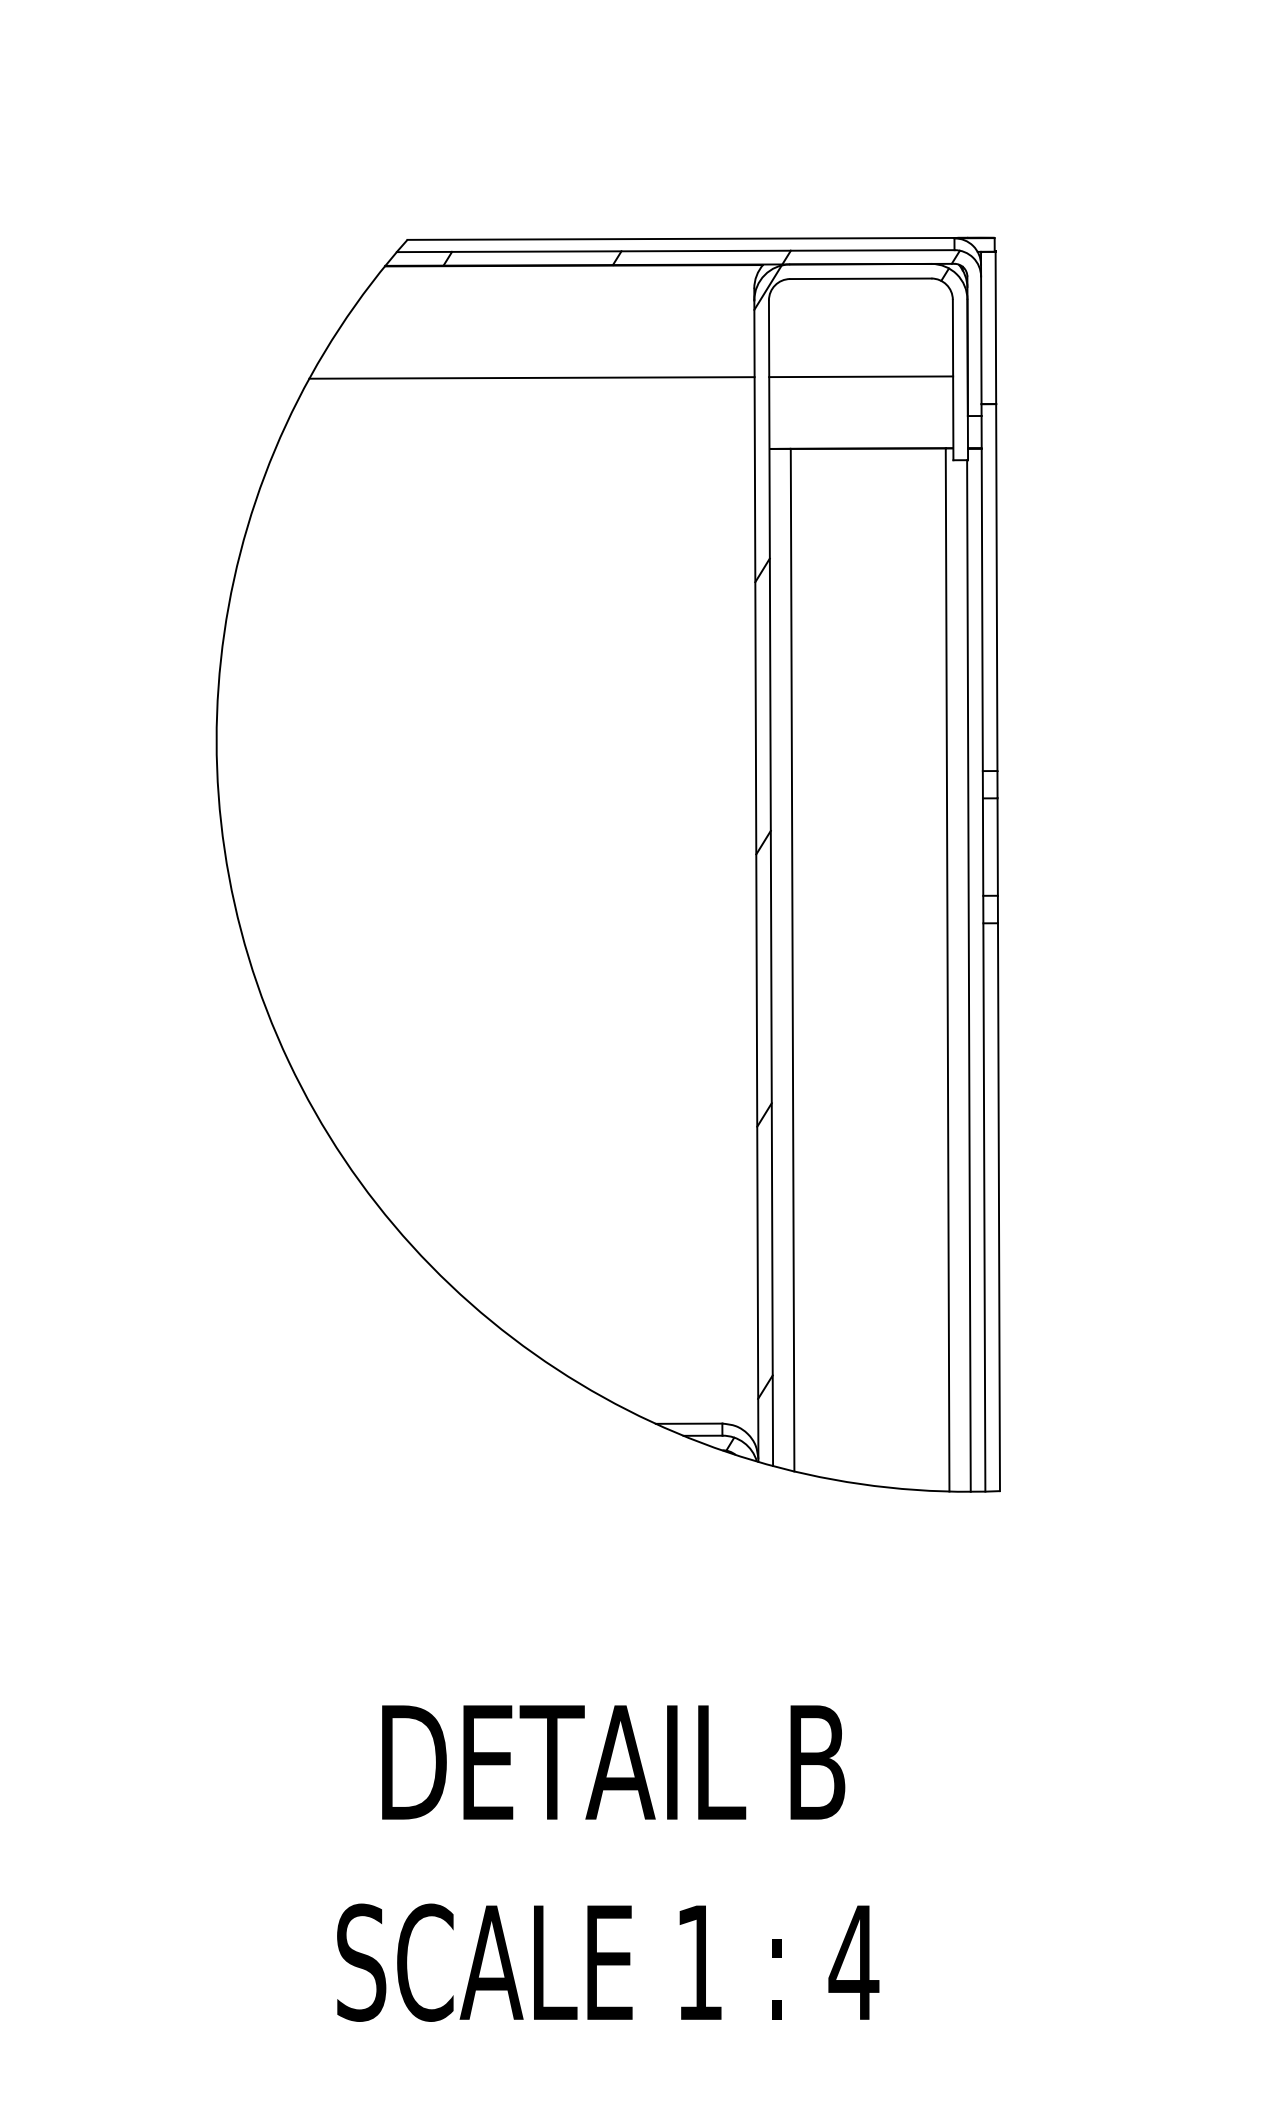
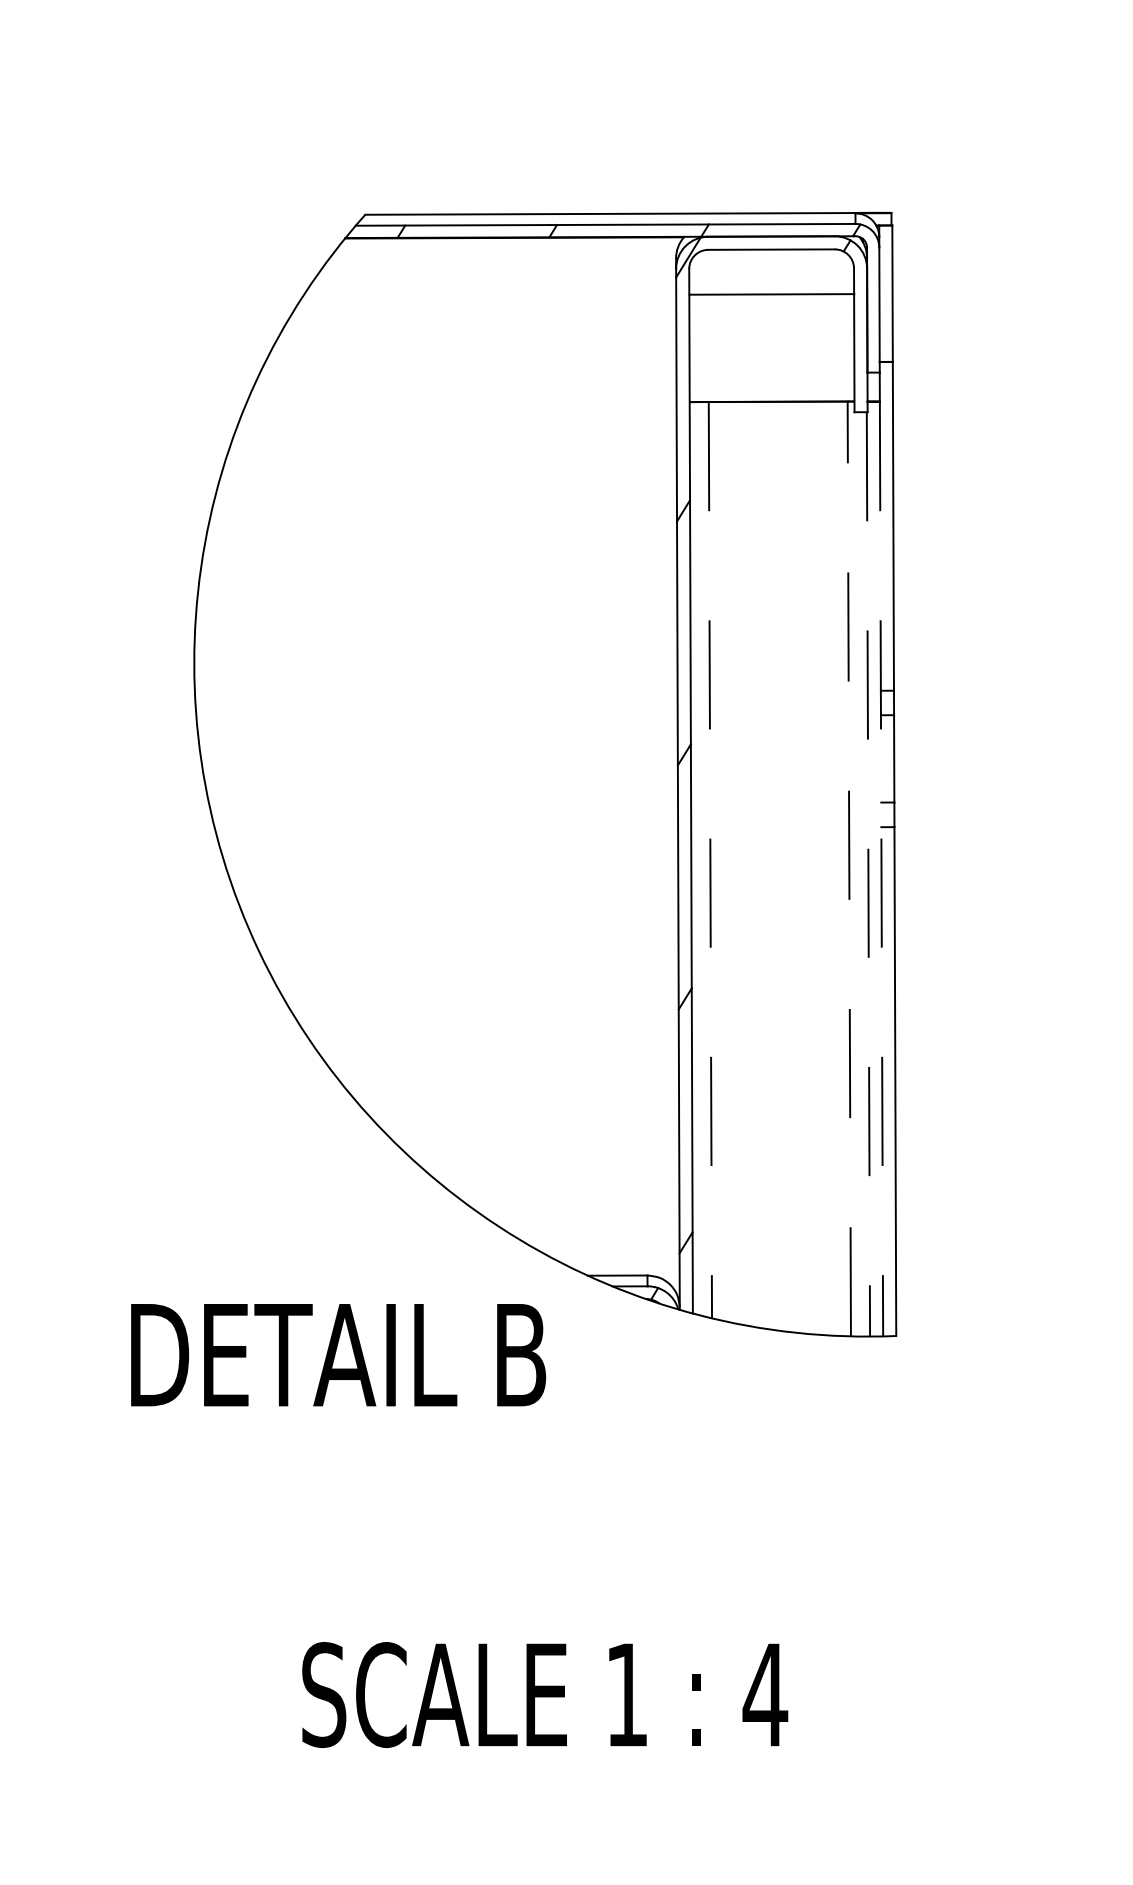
line: (861, 376) -> (772, 294), moved
line: (531, 377) -> (476, 338), removed
line: (792, 960) -> (710, 860), solid -> dashed
line: (947, 969) -> (849, 868), solid -> dashed
line: (983, 970) -> (881, 869), solid -> dashed
line: (968, 975) -> (868, 873), solid -> dashed
text: (613, 1762) -> (338, 1355), moved
text: (608, 1962) -> (545, 1694), moved

